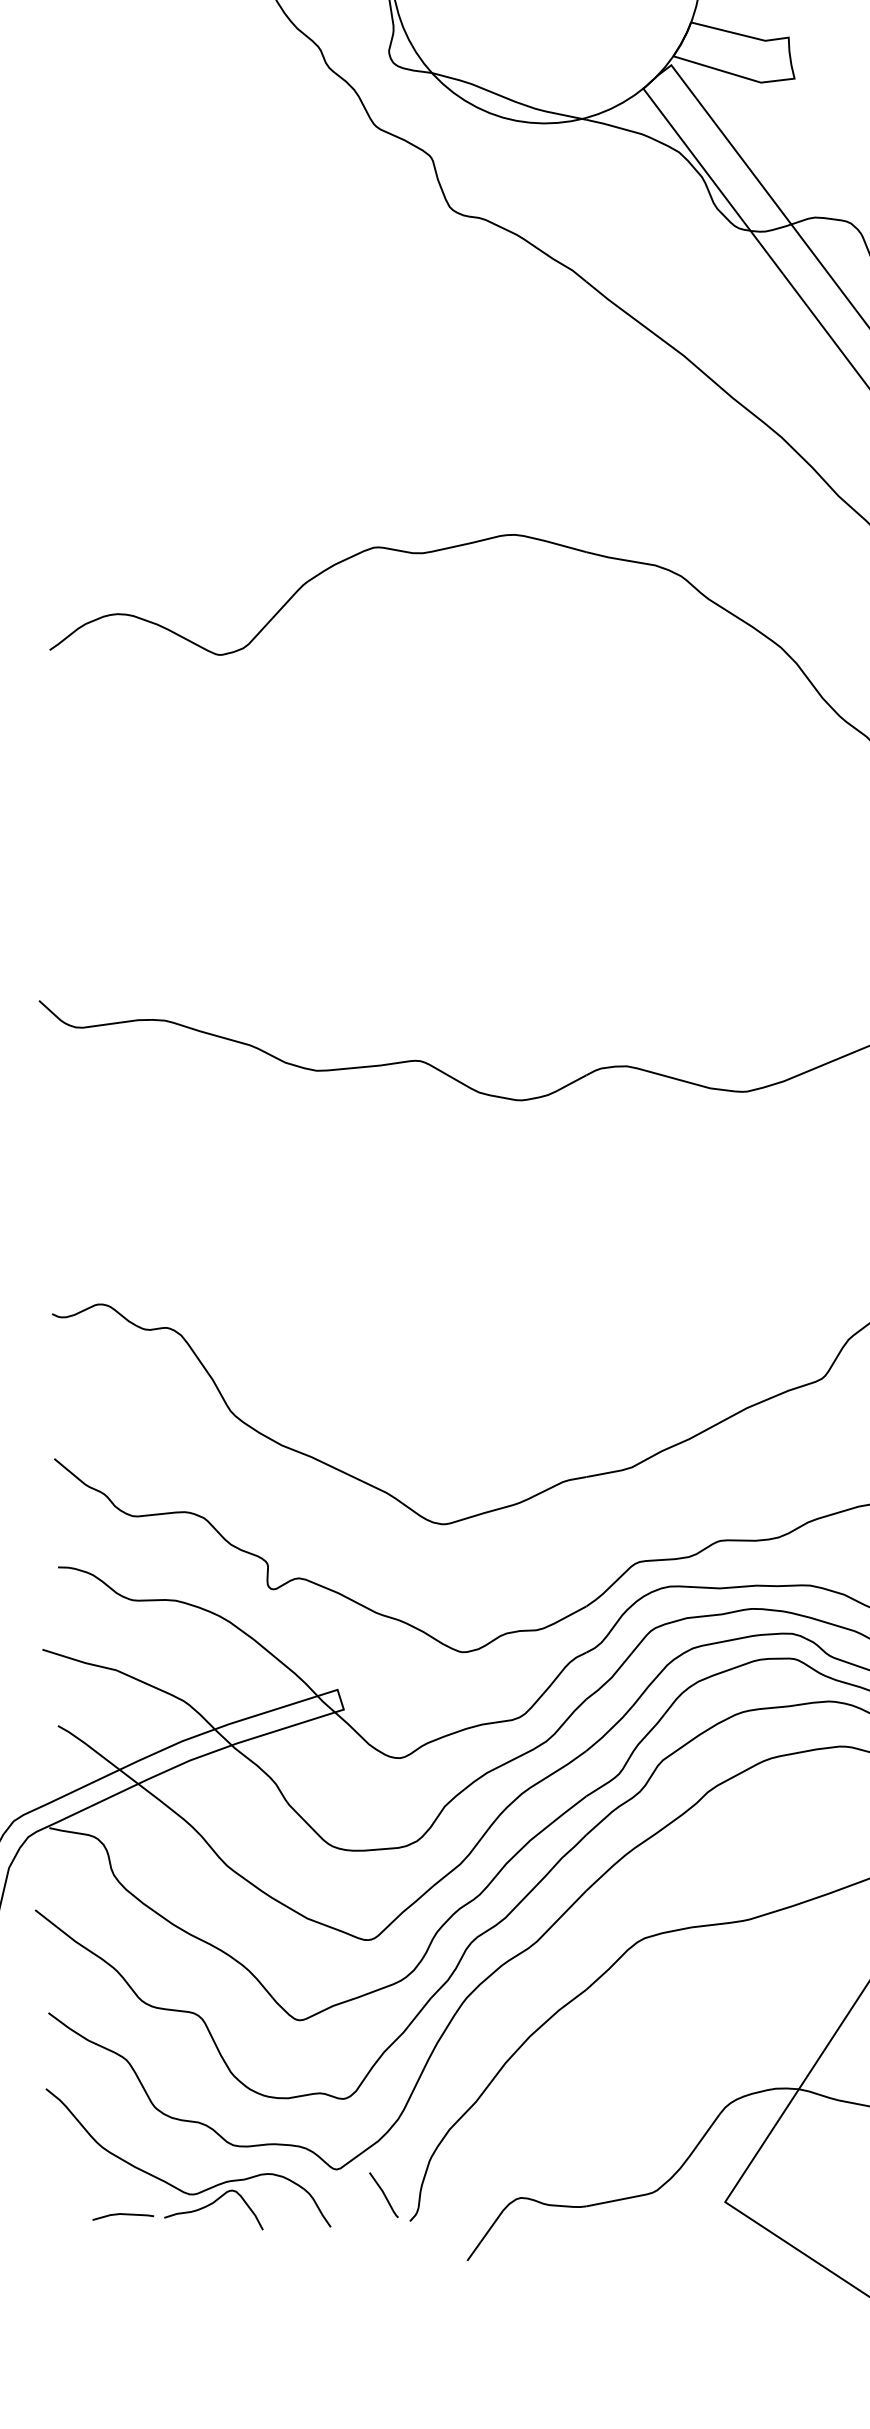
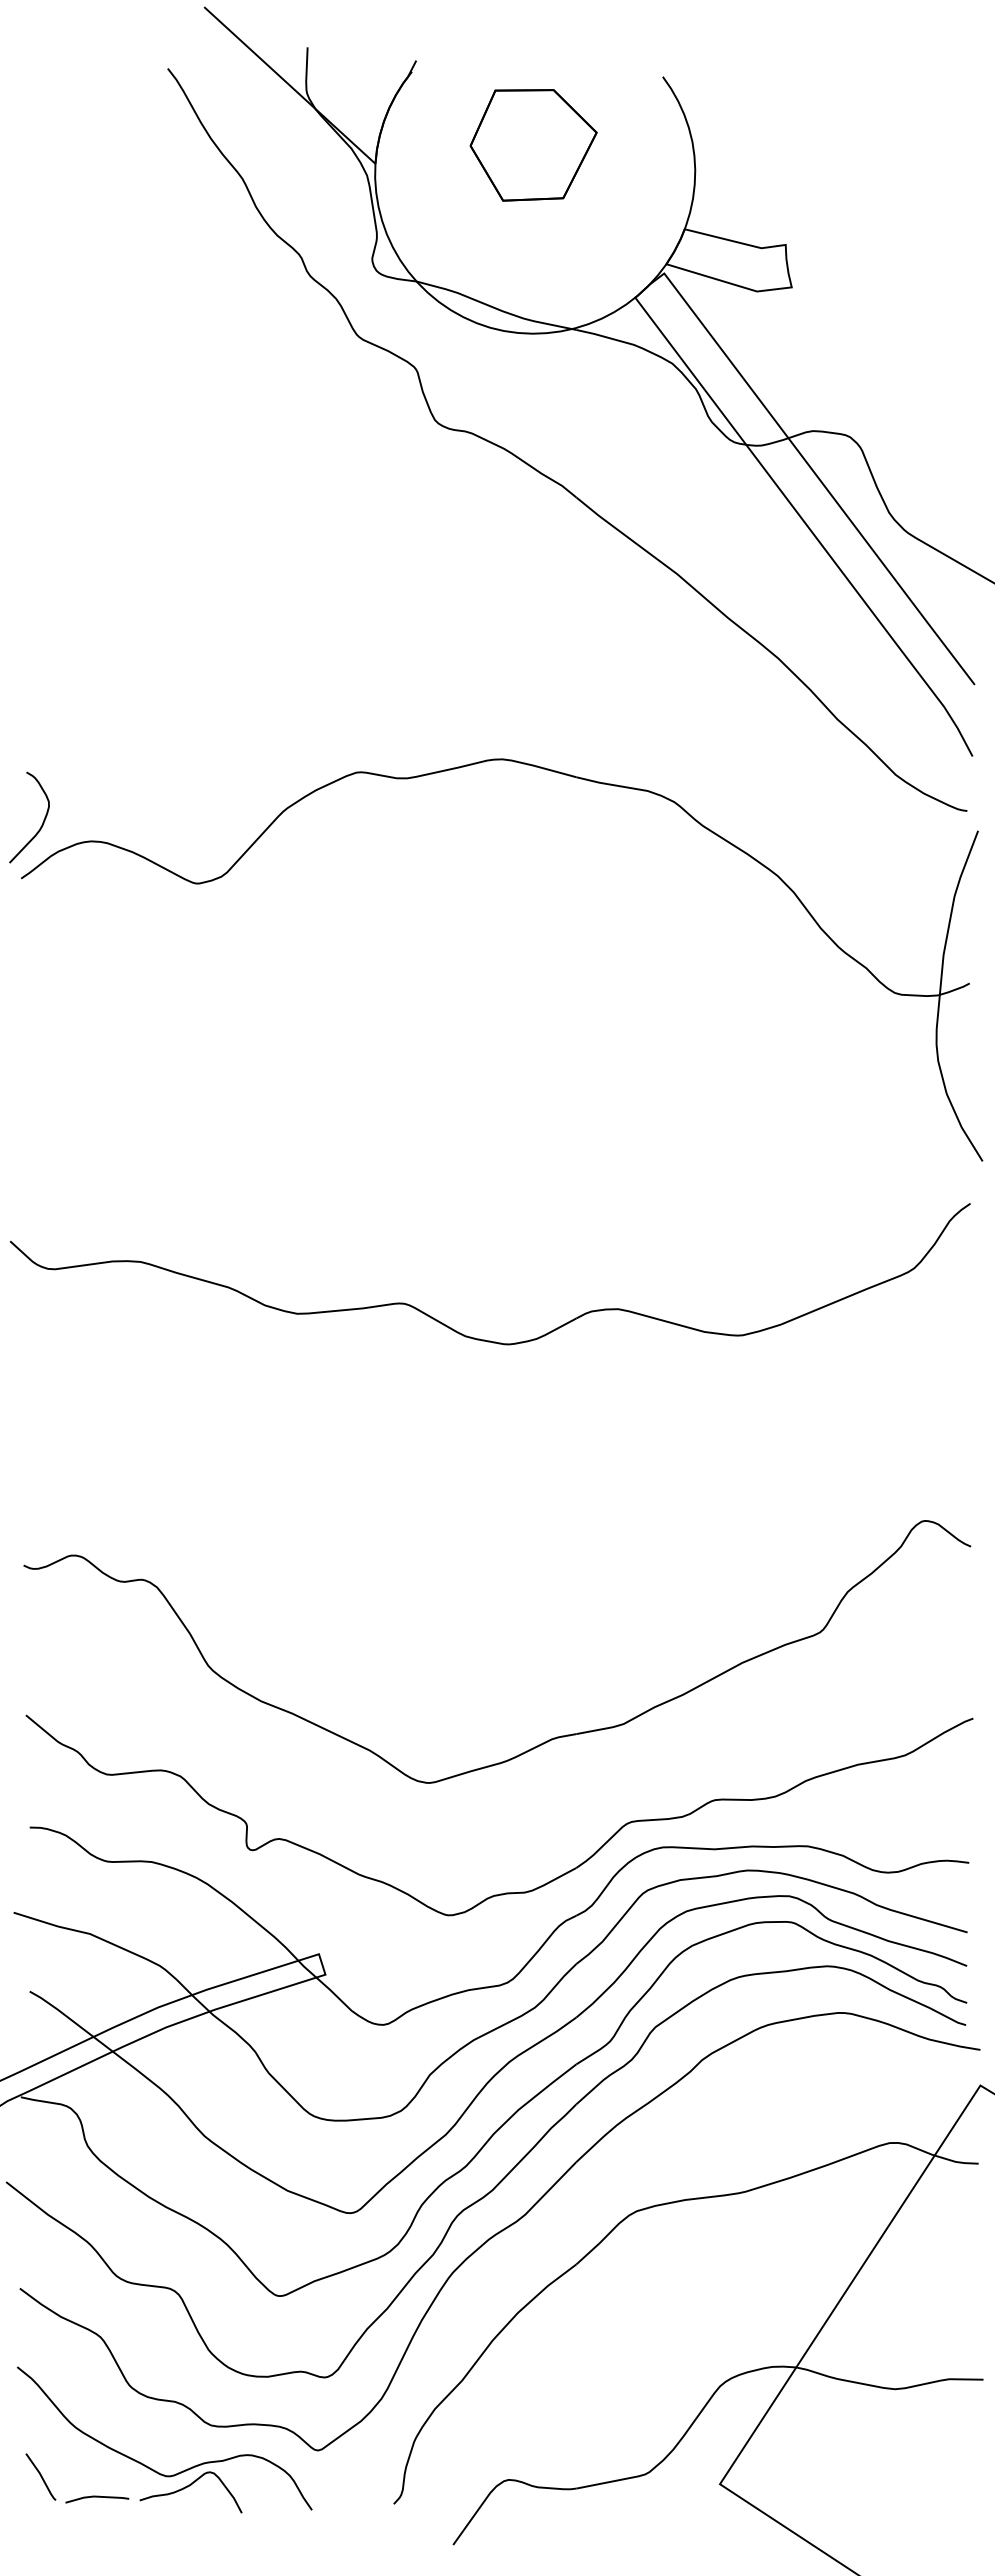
curve: (69, 597) -> (41, 824), added
line: (383, 2194) -> (40, 2476), moved

